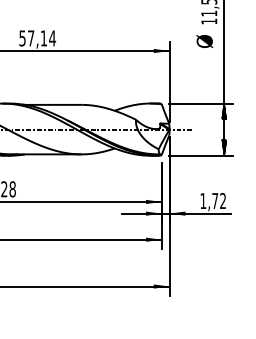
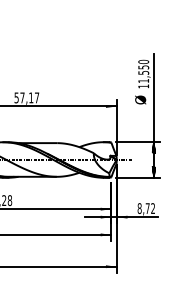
text: (51, 37) -> (36, 97), 57,14 -> 57,17
text: (203, 200) -> (139, 208), 1,72 -> 8,72

